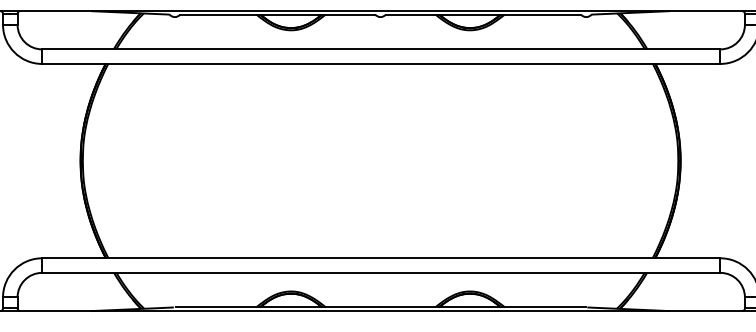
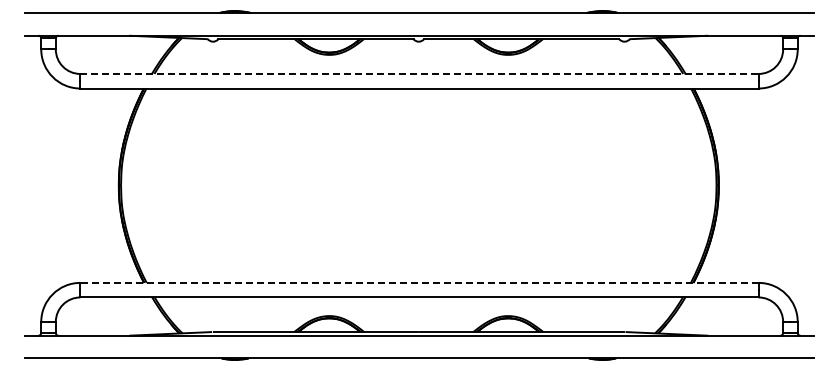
line: (381, 48) -> (419, 73), solid -> dashed
line: (380, 257) -> (418, 282), solid -> dashed

